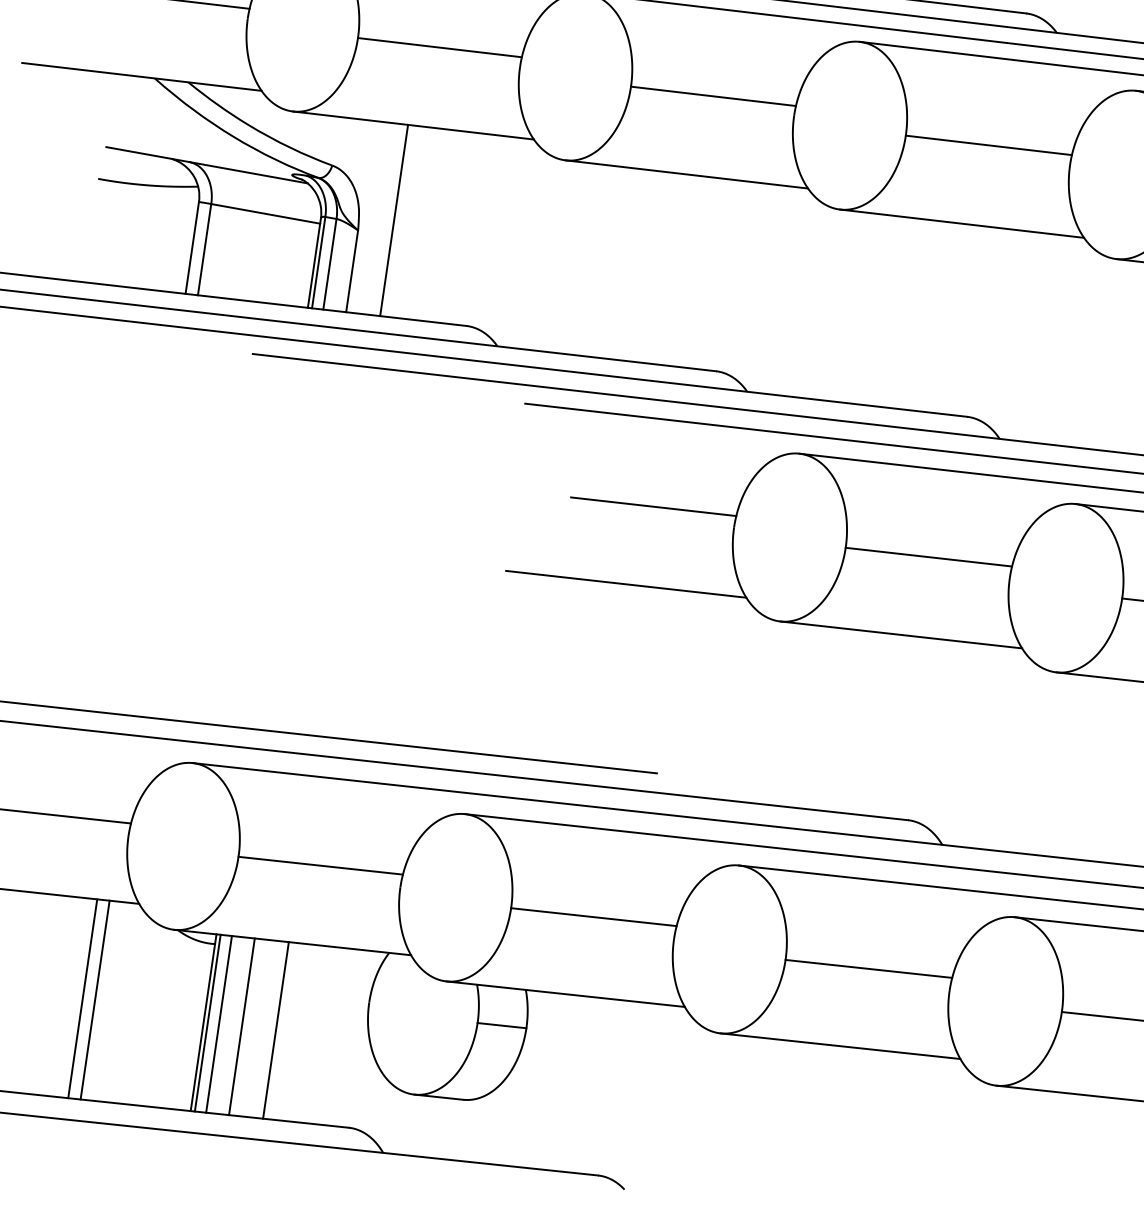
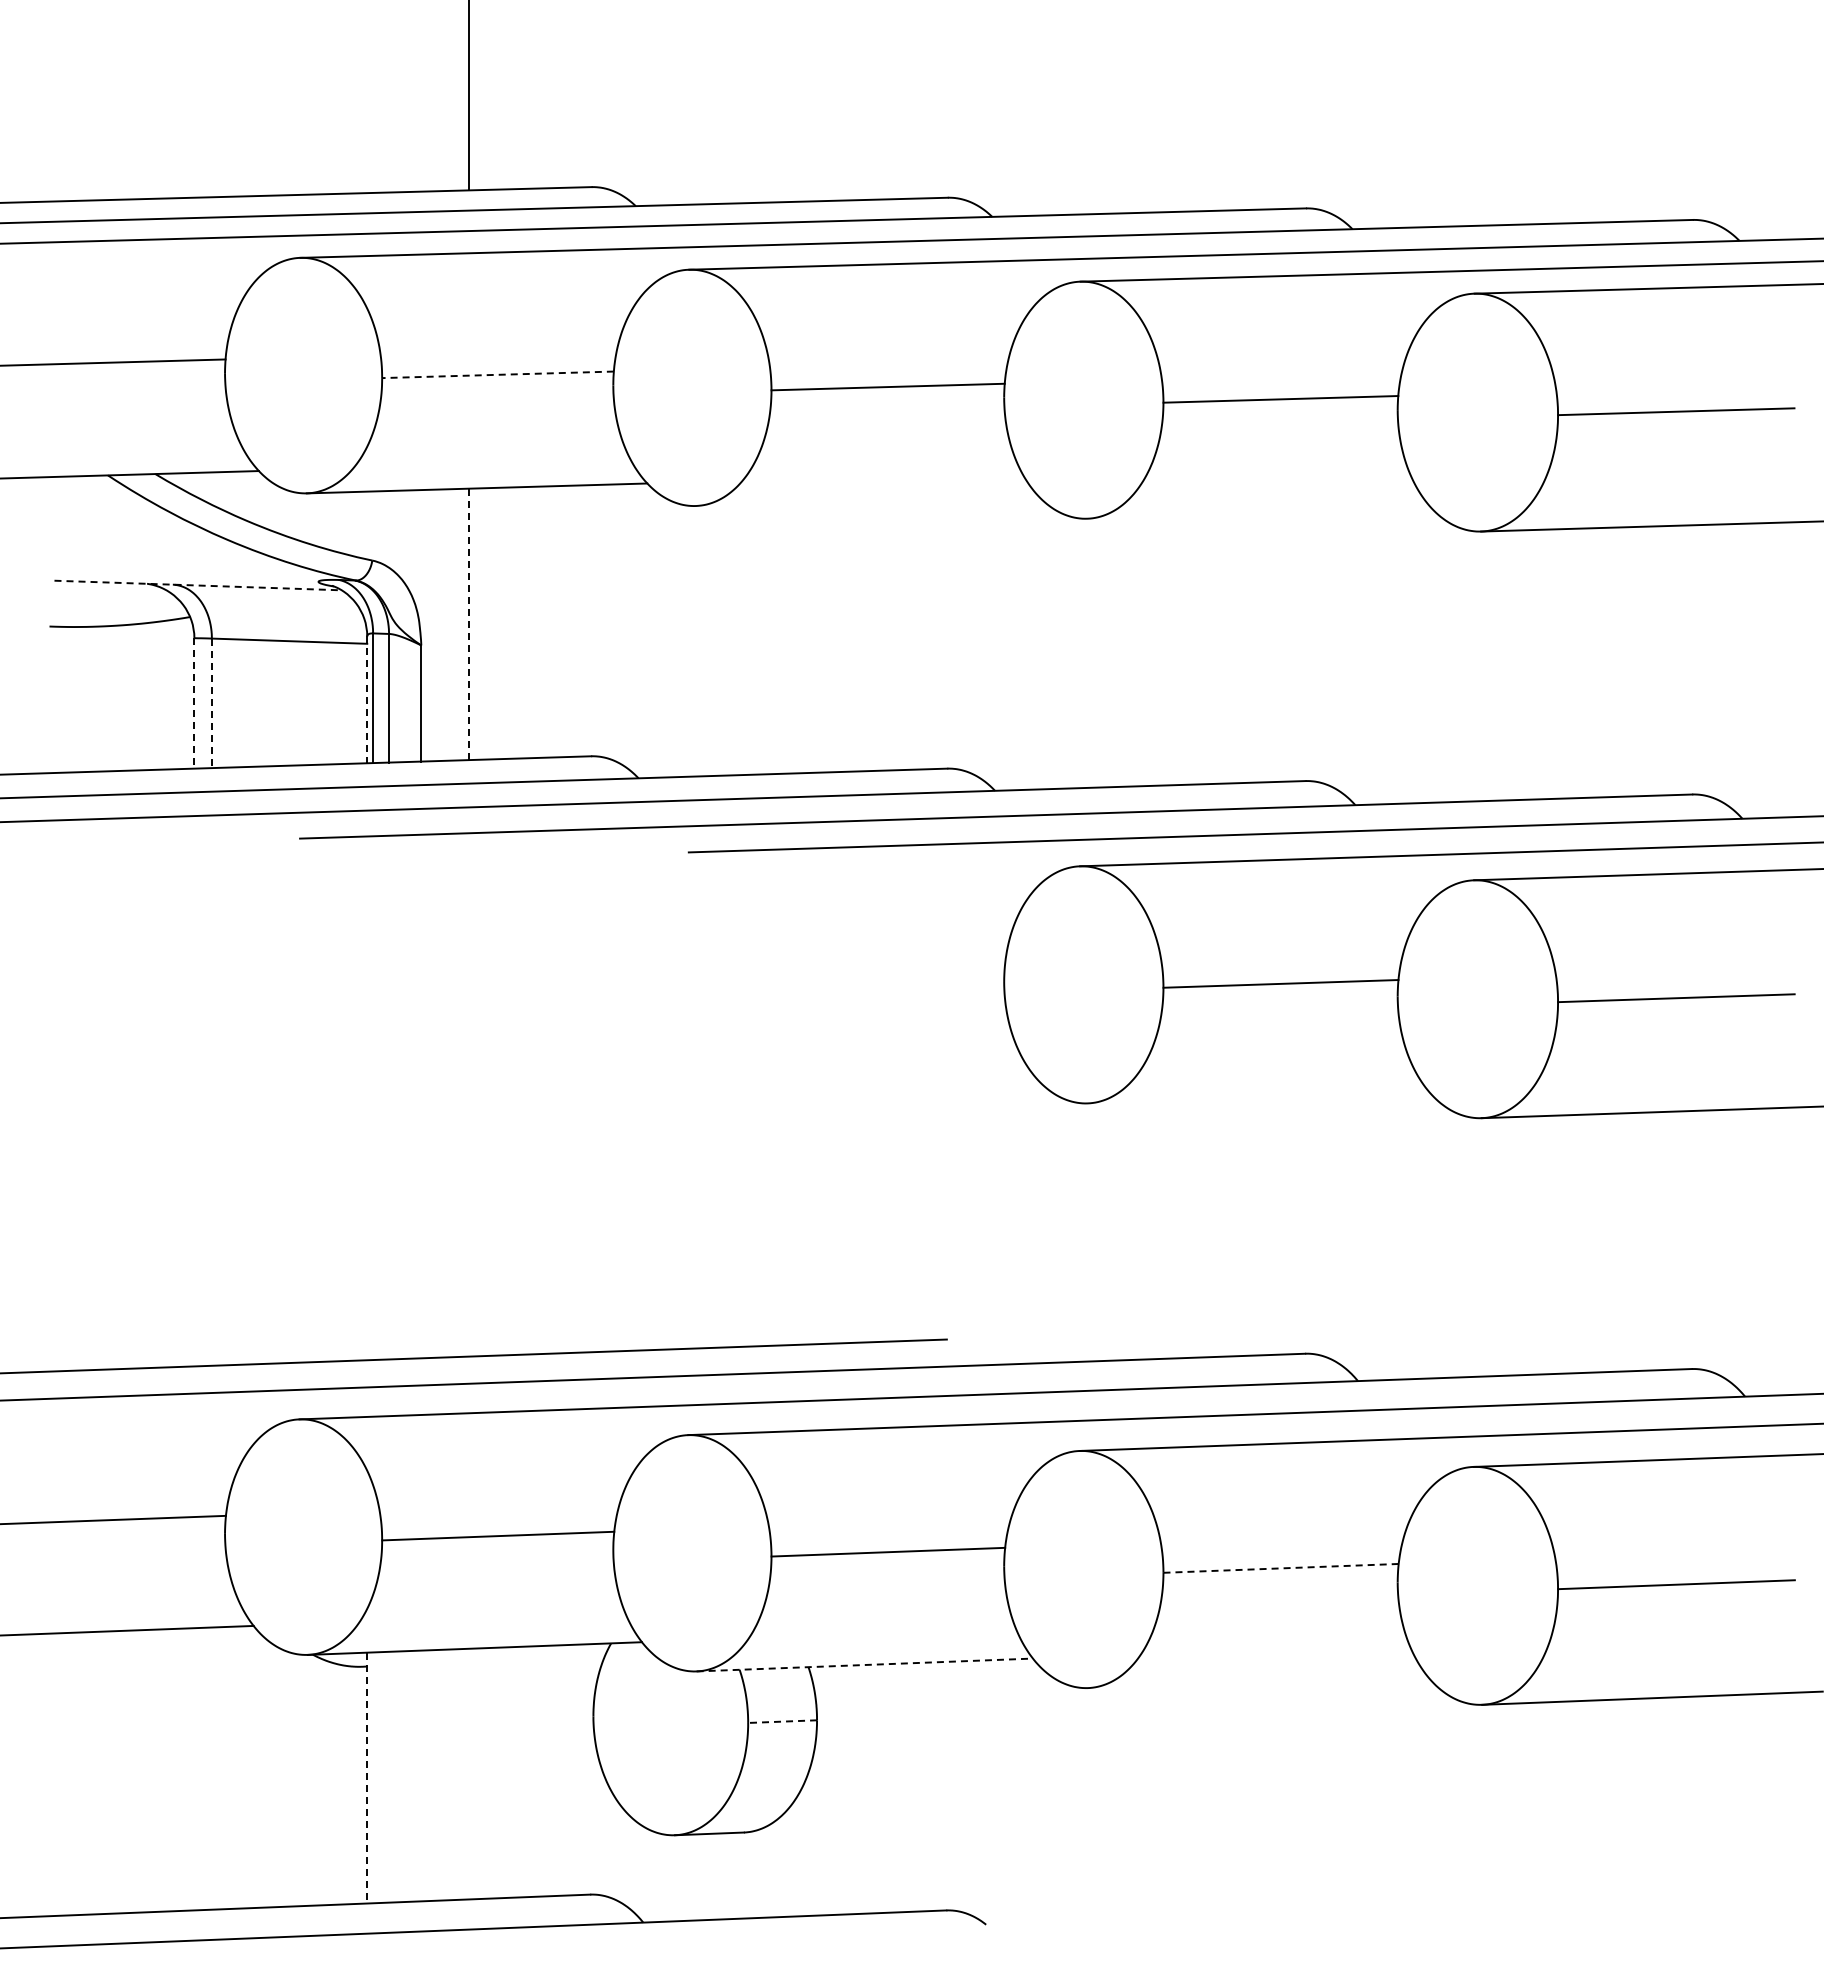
line: (440, 47) -> (498, 374), solid -> dashed
line: (207, 165) -> (198, 585), solid -> dashed
line: (686, 174) -> (866, 501), removed
line: (394, 220) -> (469, 624), solid -> dashed
line: (962, 223) -> (1259, 513), removed
line: (192, 247) -> (194, 703), solid -> dashed
line: (204, 249) -> (211, 703), solid -> dashed
line: (314, 263) -> (367, 700), solid -> dashed
line: (653, 506) -> (887, 969), removed
line: (626, 583) -> (865, 1082), removed
line: (901, 634) -> (1258, 1097), removed
line: (869, 969) -> (1281, 1568), solid -> dashed
line: (566, 993) -> (865, 1664), solid -> dashed
line: (82, 998) -> (194, 1769), removed
line: (94, 999) -> (211, 1768), removed
line: (208, 1022) -> (373, 1777), removed
line: (203, 1023) -> (367, 1778), solid -> dashed
line: (219, 1023) -> (389, 1776), removed
line: (501, 1025) -> (782, 1721), solid -> dashed
line: (242, 1026) -> (421, 1775), removed
line: (276, 1030) -> (469, 1773), removed
line: (840, 1046) -> (1257, 1681), removed

